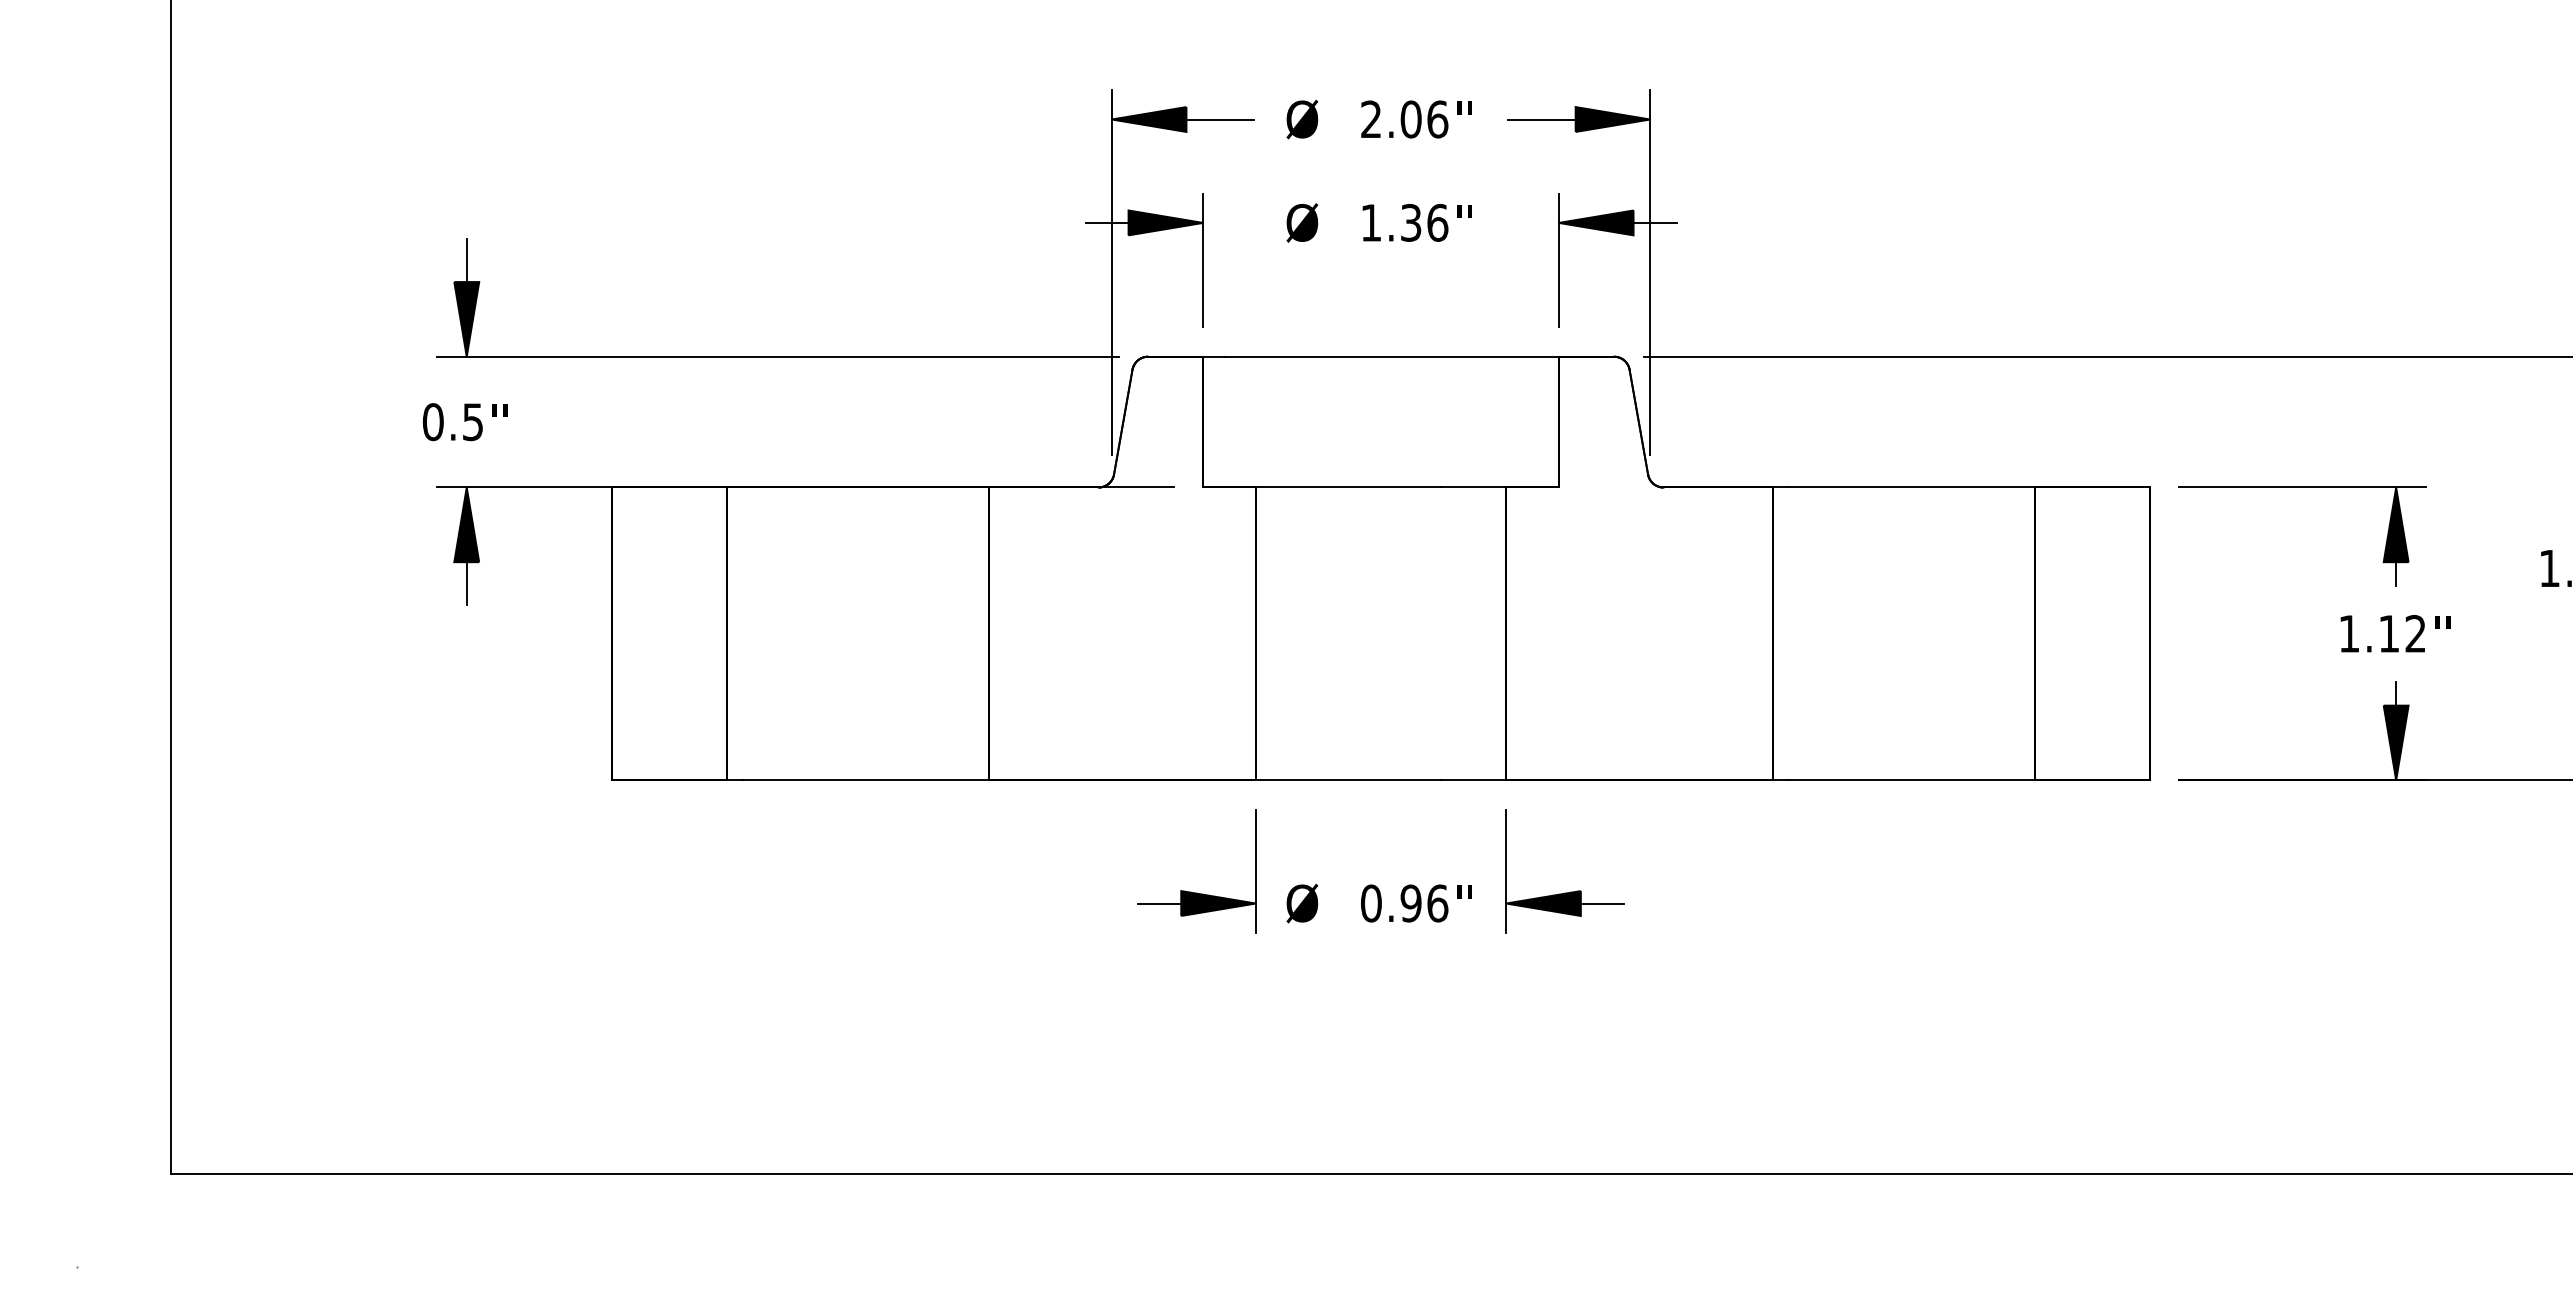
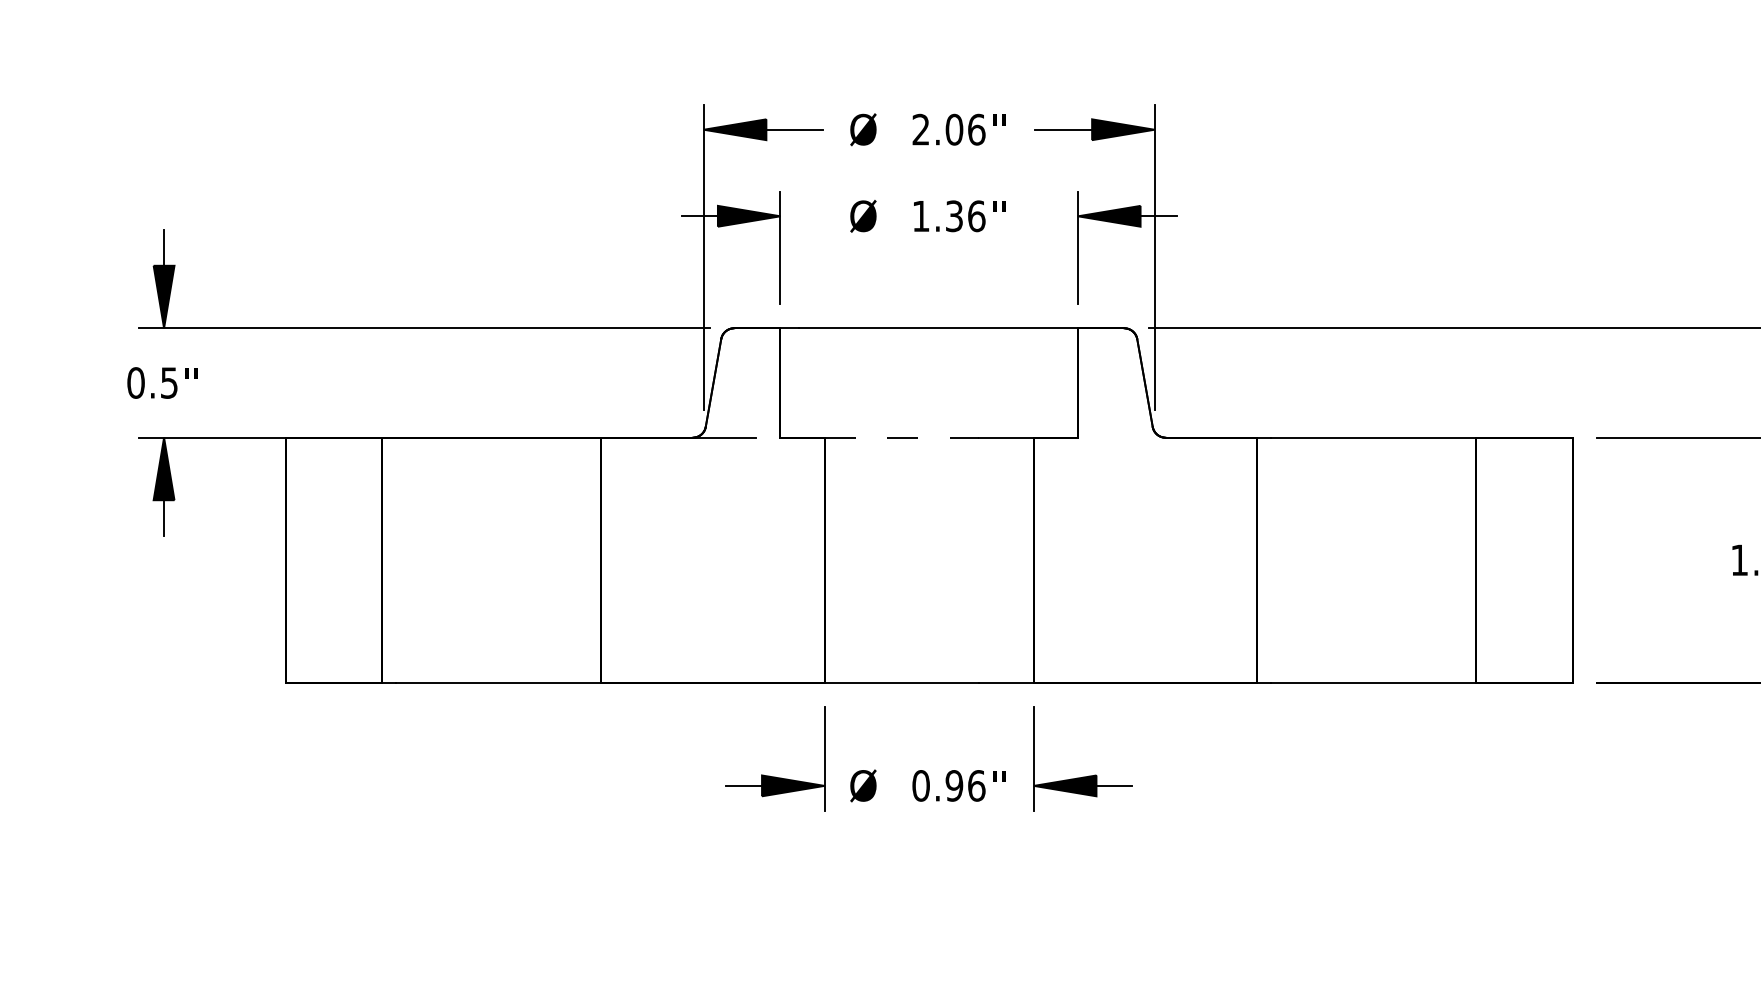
line: (1348, 487) -> (902, 437), solid -> dashed

